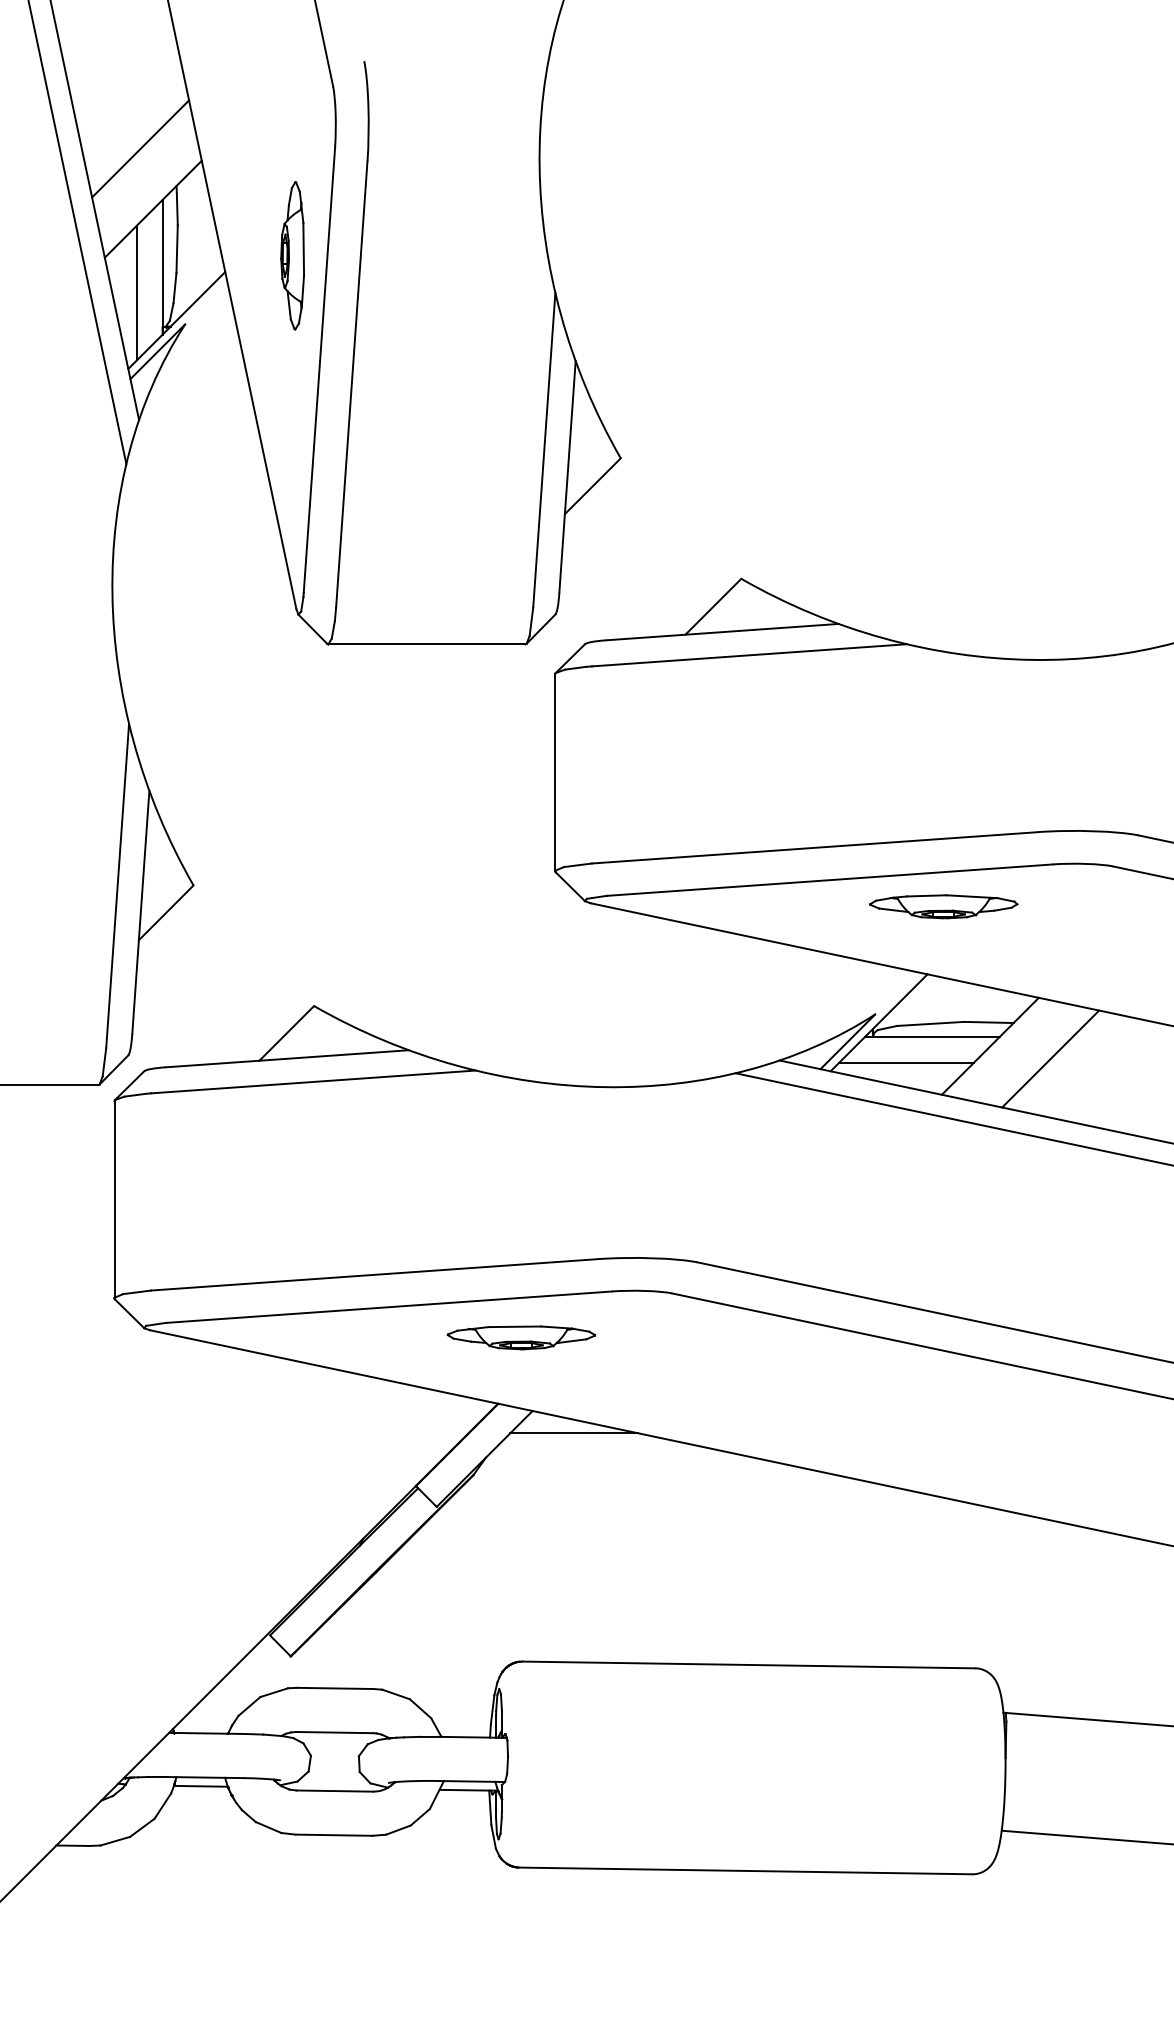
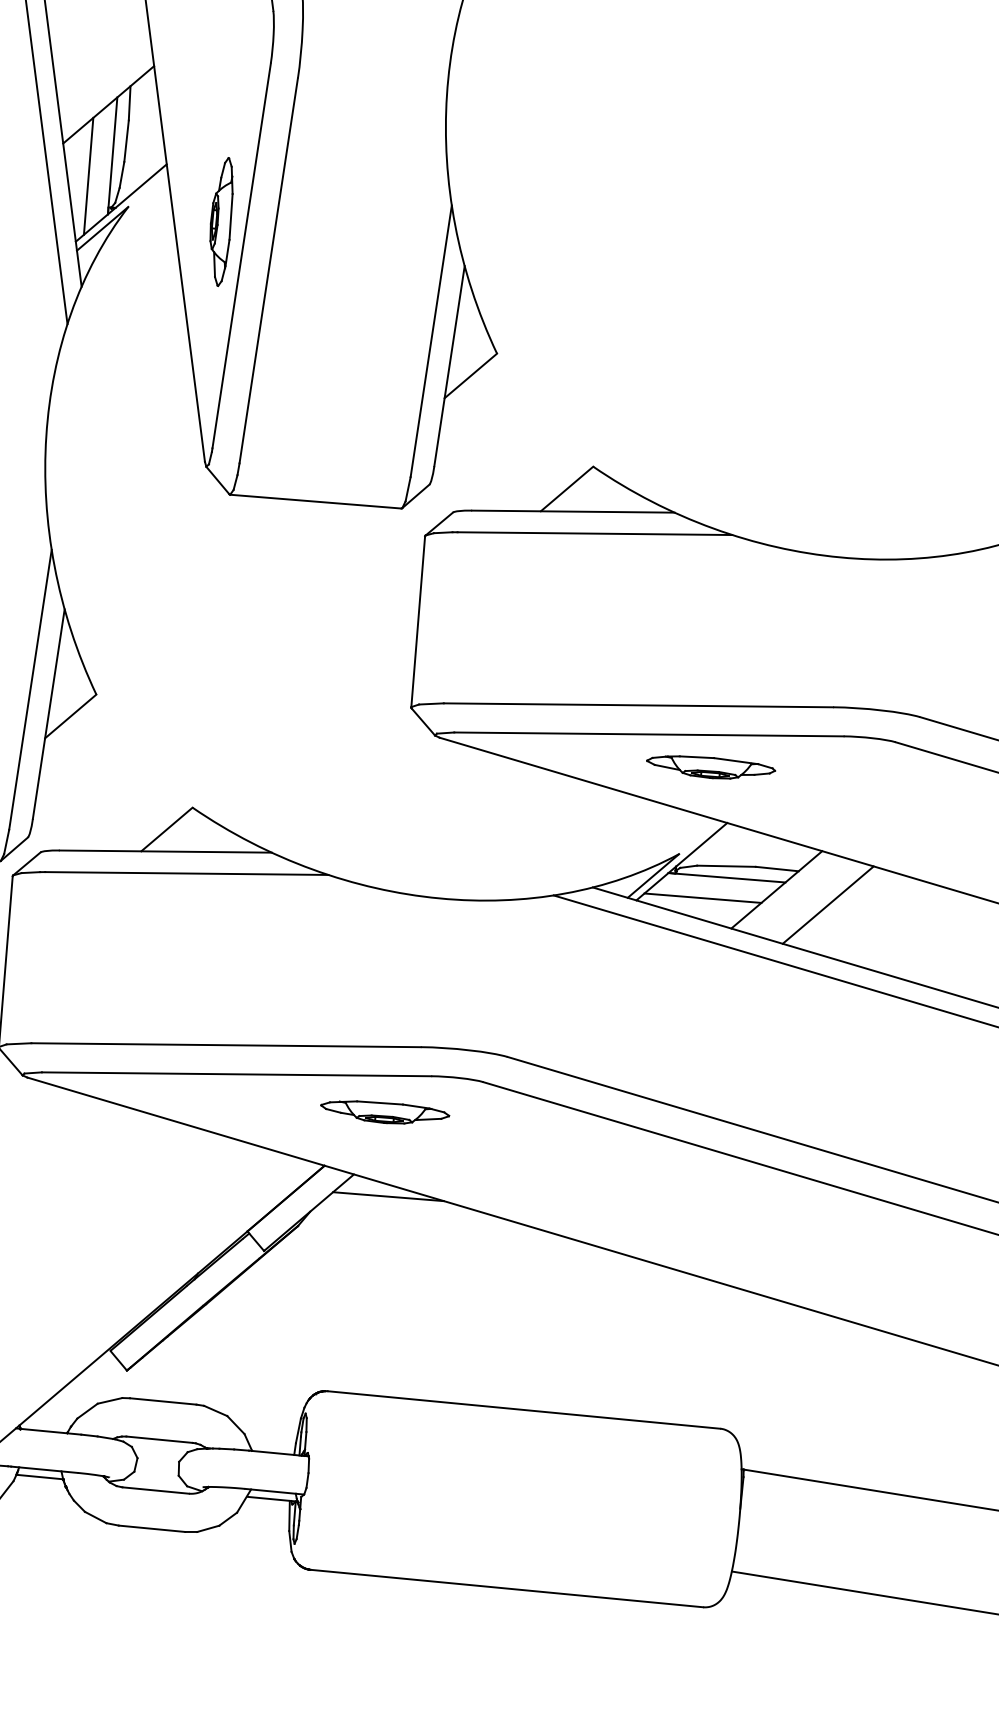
line: (140, 148) -> (101, 51), removed
part: (292, 255) -> (220, 221), moved
part: (943, 906) -> (710, 767), moved
part: (521, 1337) -> (385, 1112), moved

